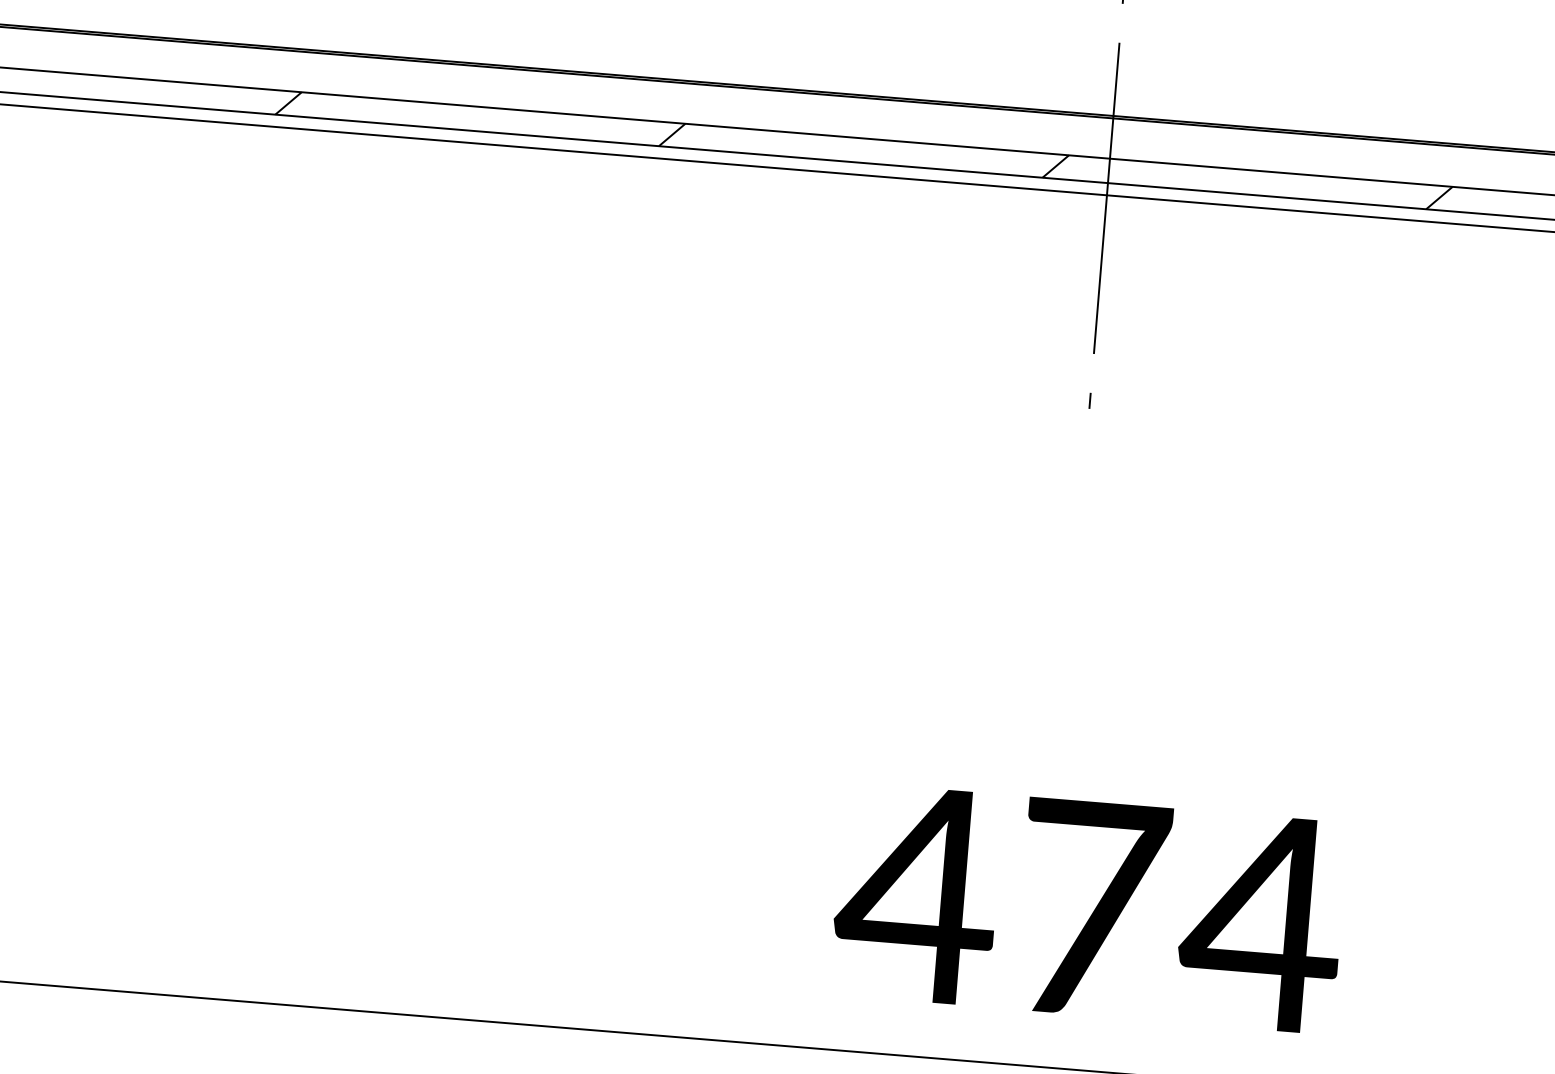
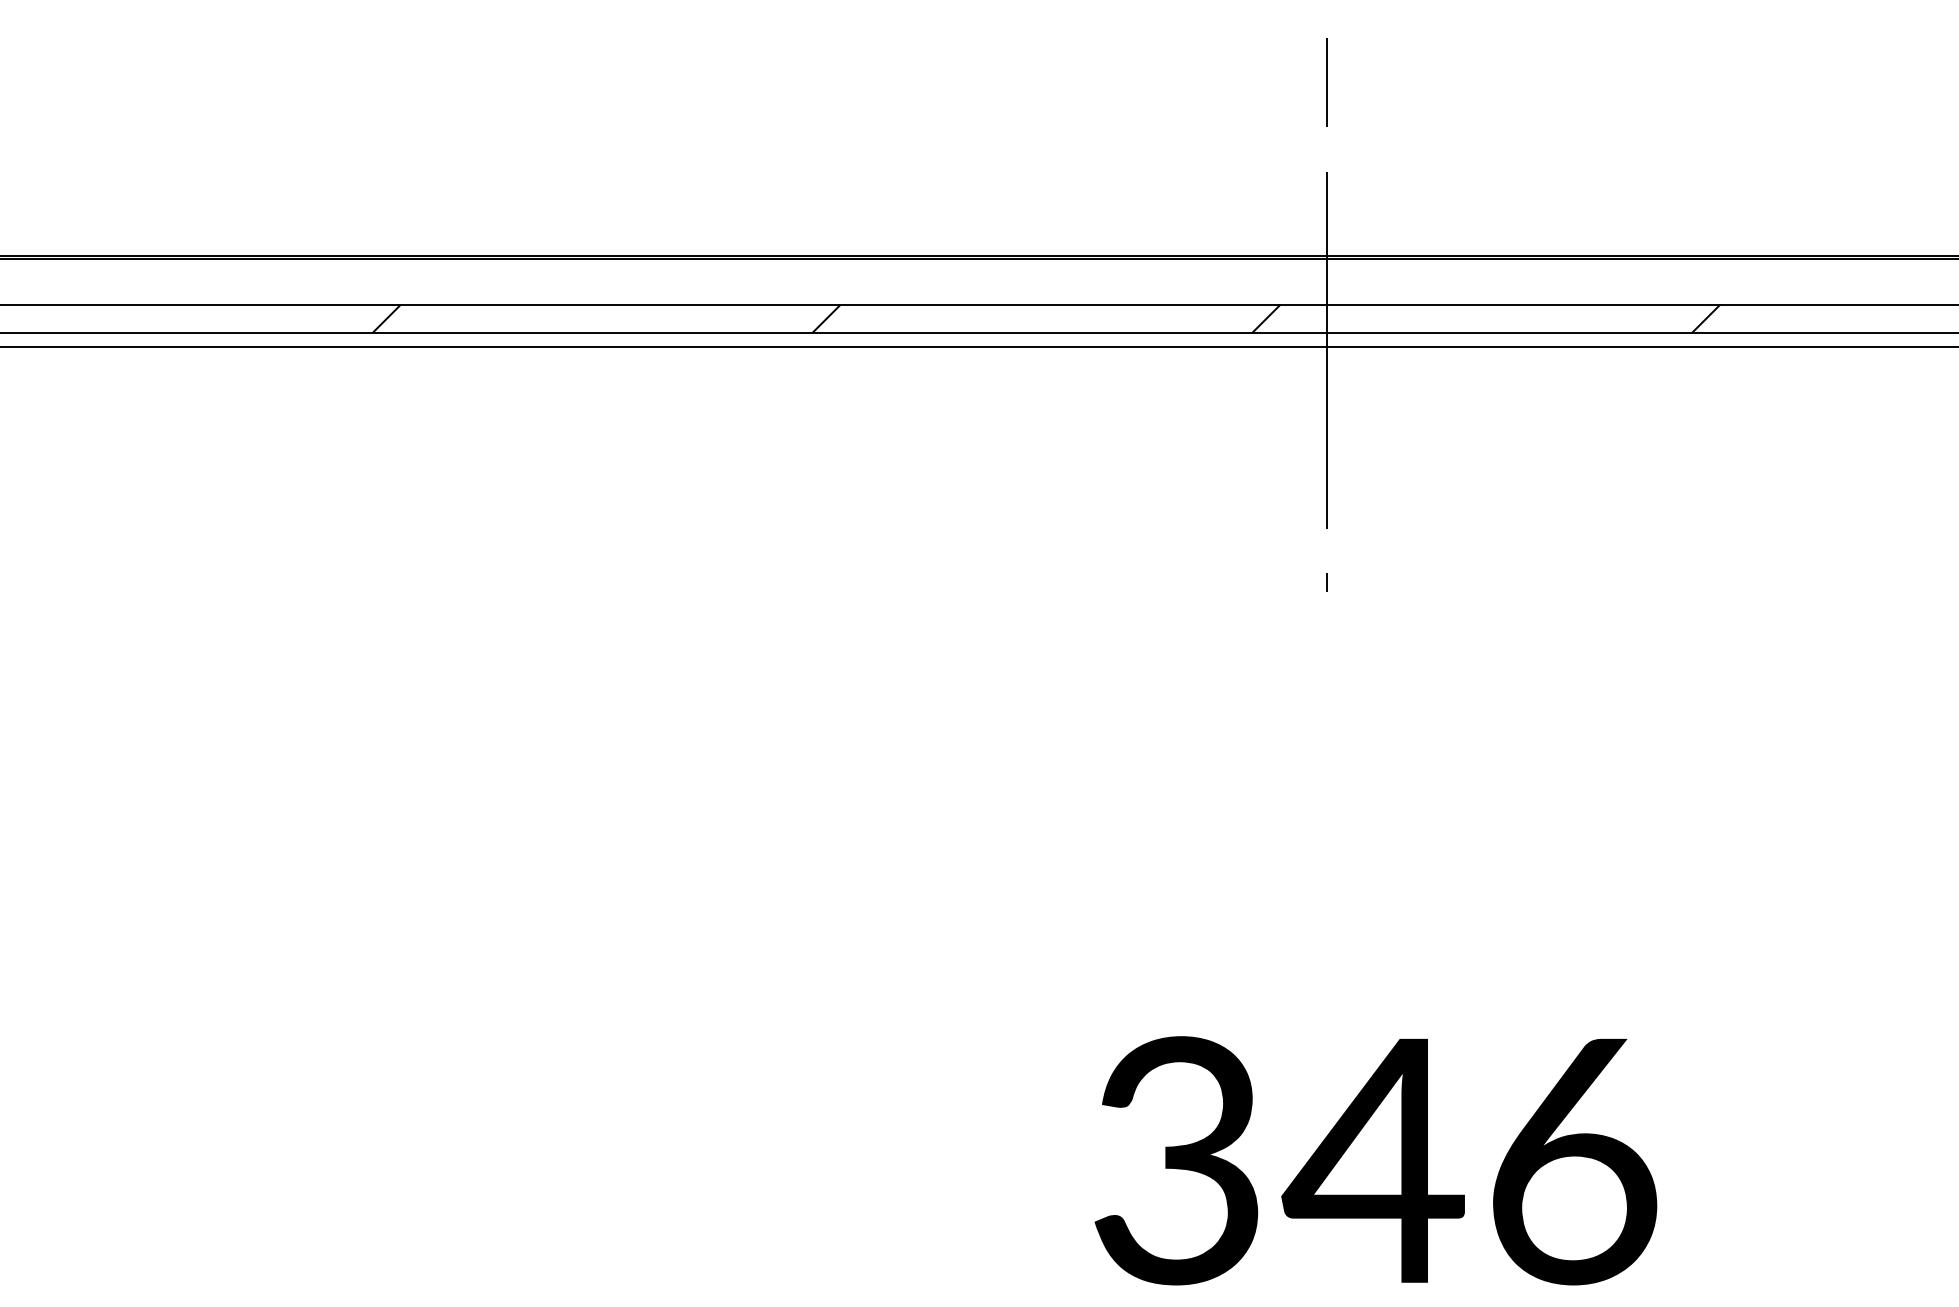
text: (1088, 908) -> (1372, 1160), 474 -> 346

